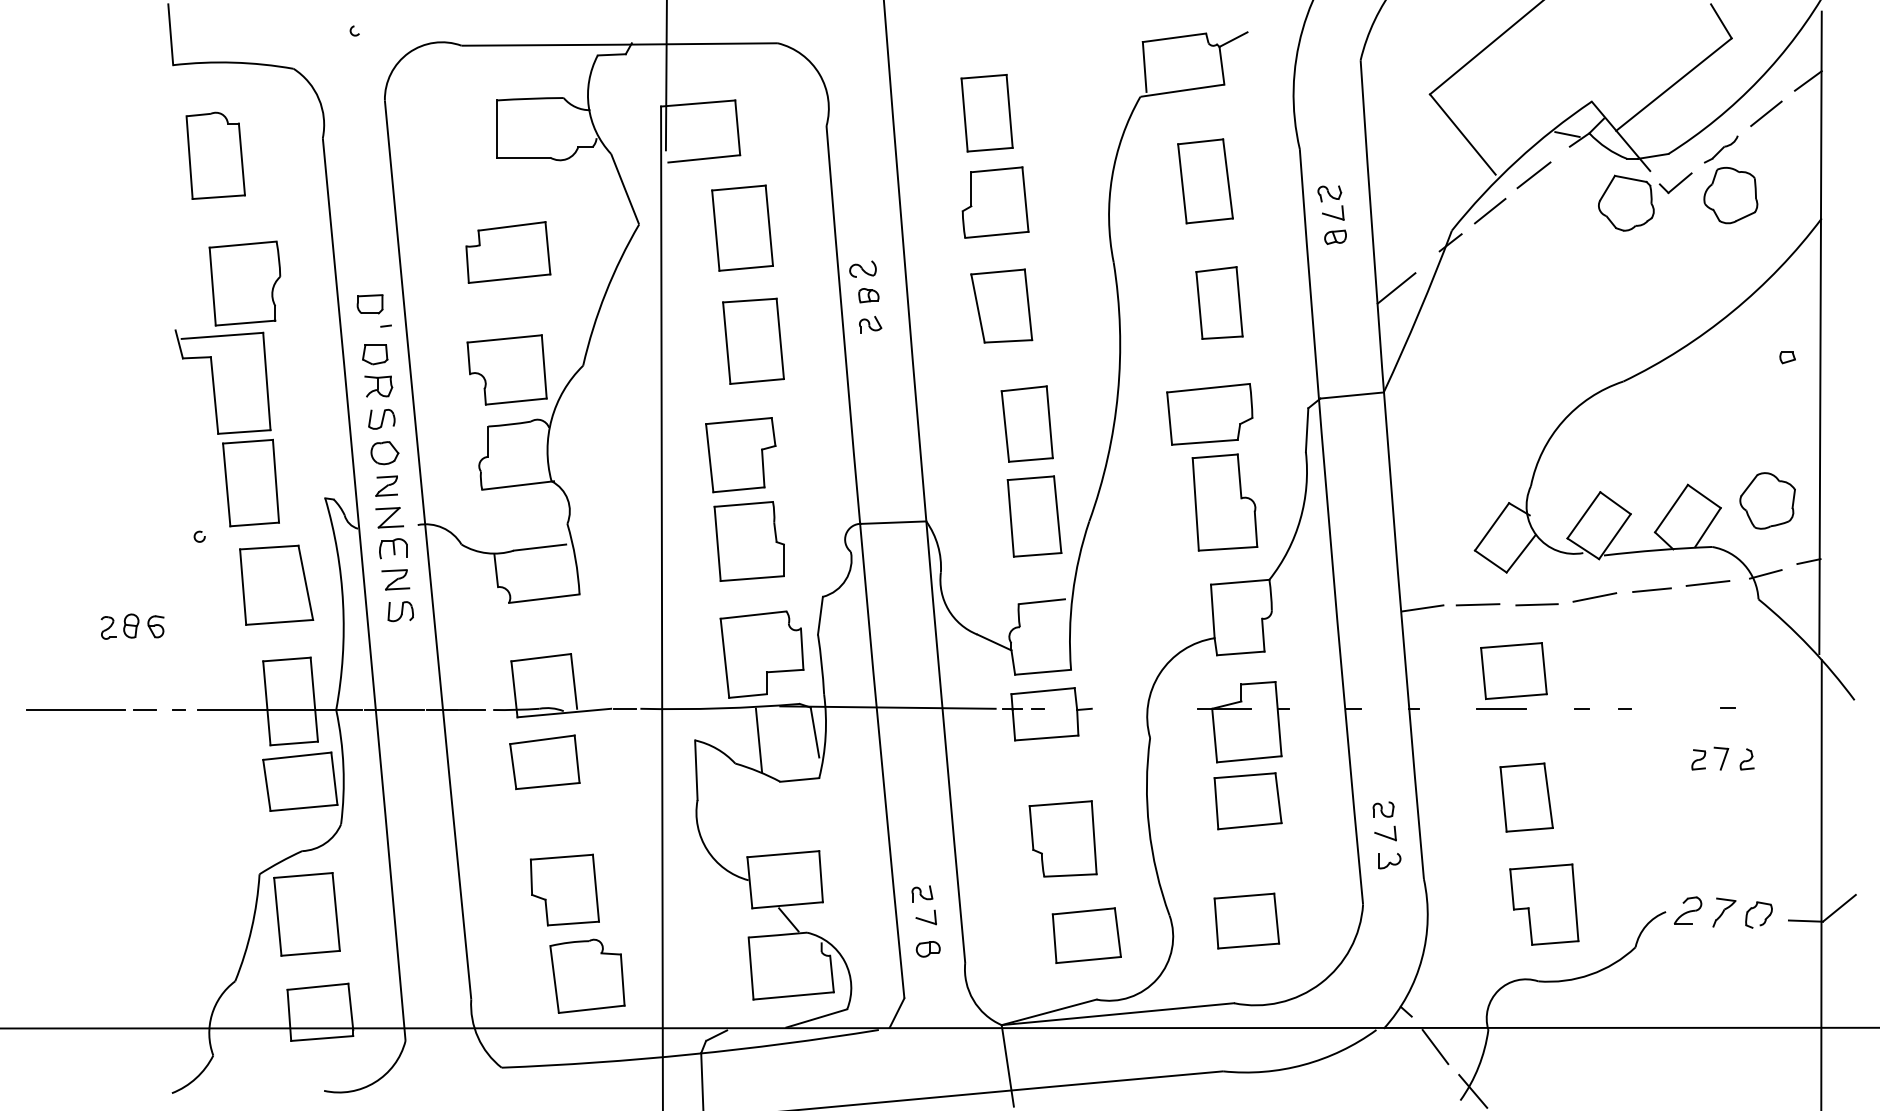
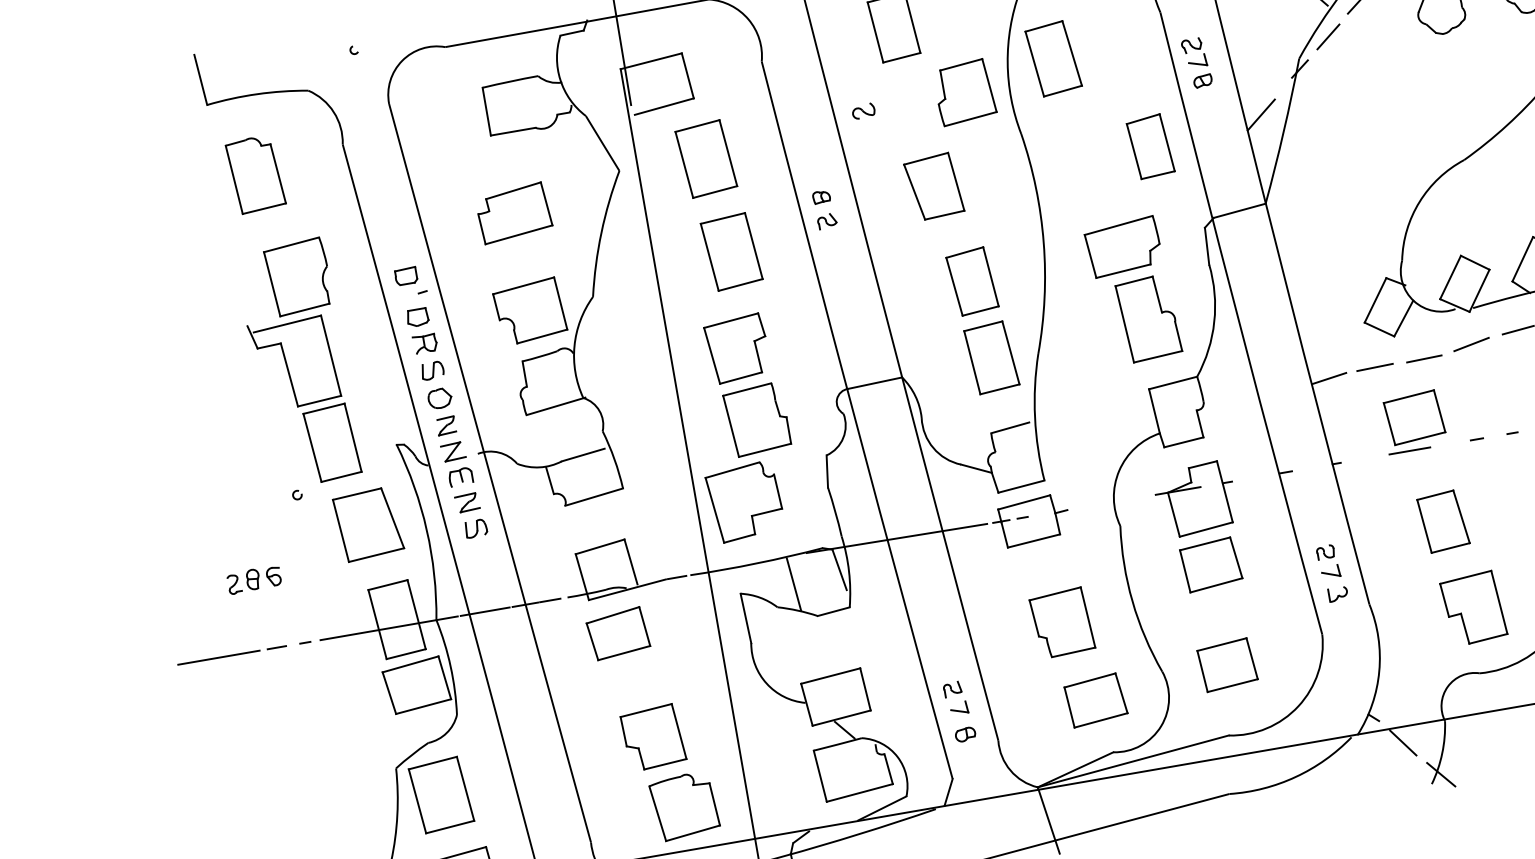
part: (1205, 181) -> (1053, 58), moved
part: (995, 202) -> (964, 92), moved
part: (862, 268) -> (863, 110), moved
part: (1219, 302) -> (1150, 146), moved
part: (761, 654) -> (744, 501), moved

